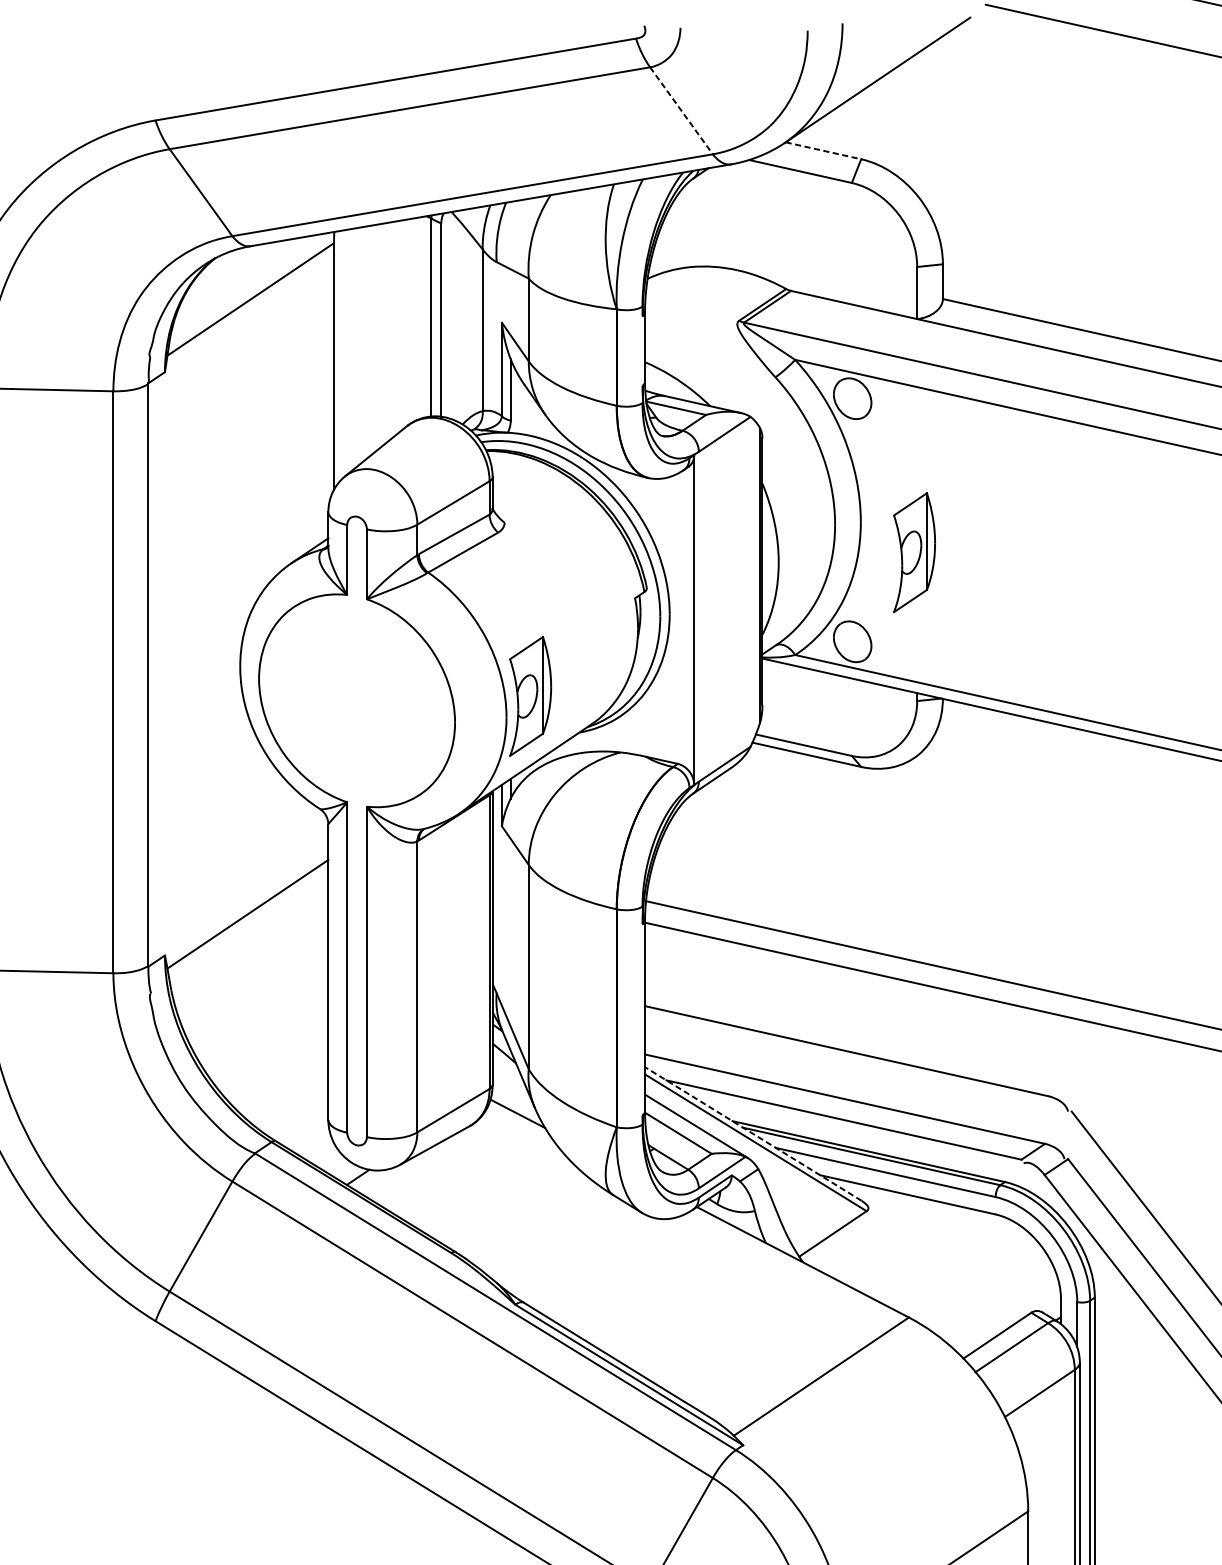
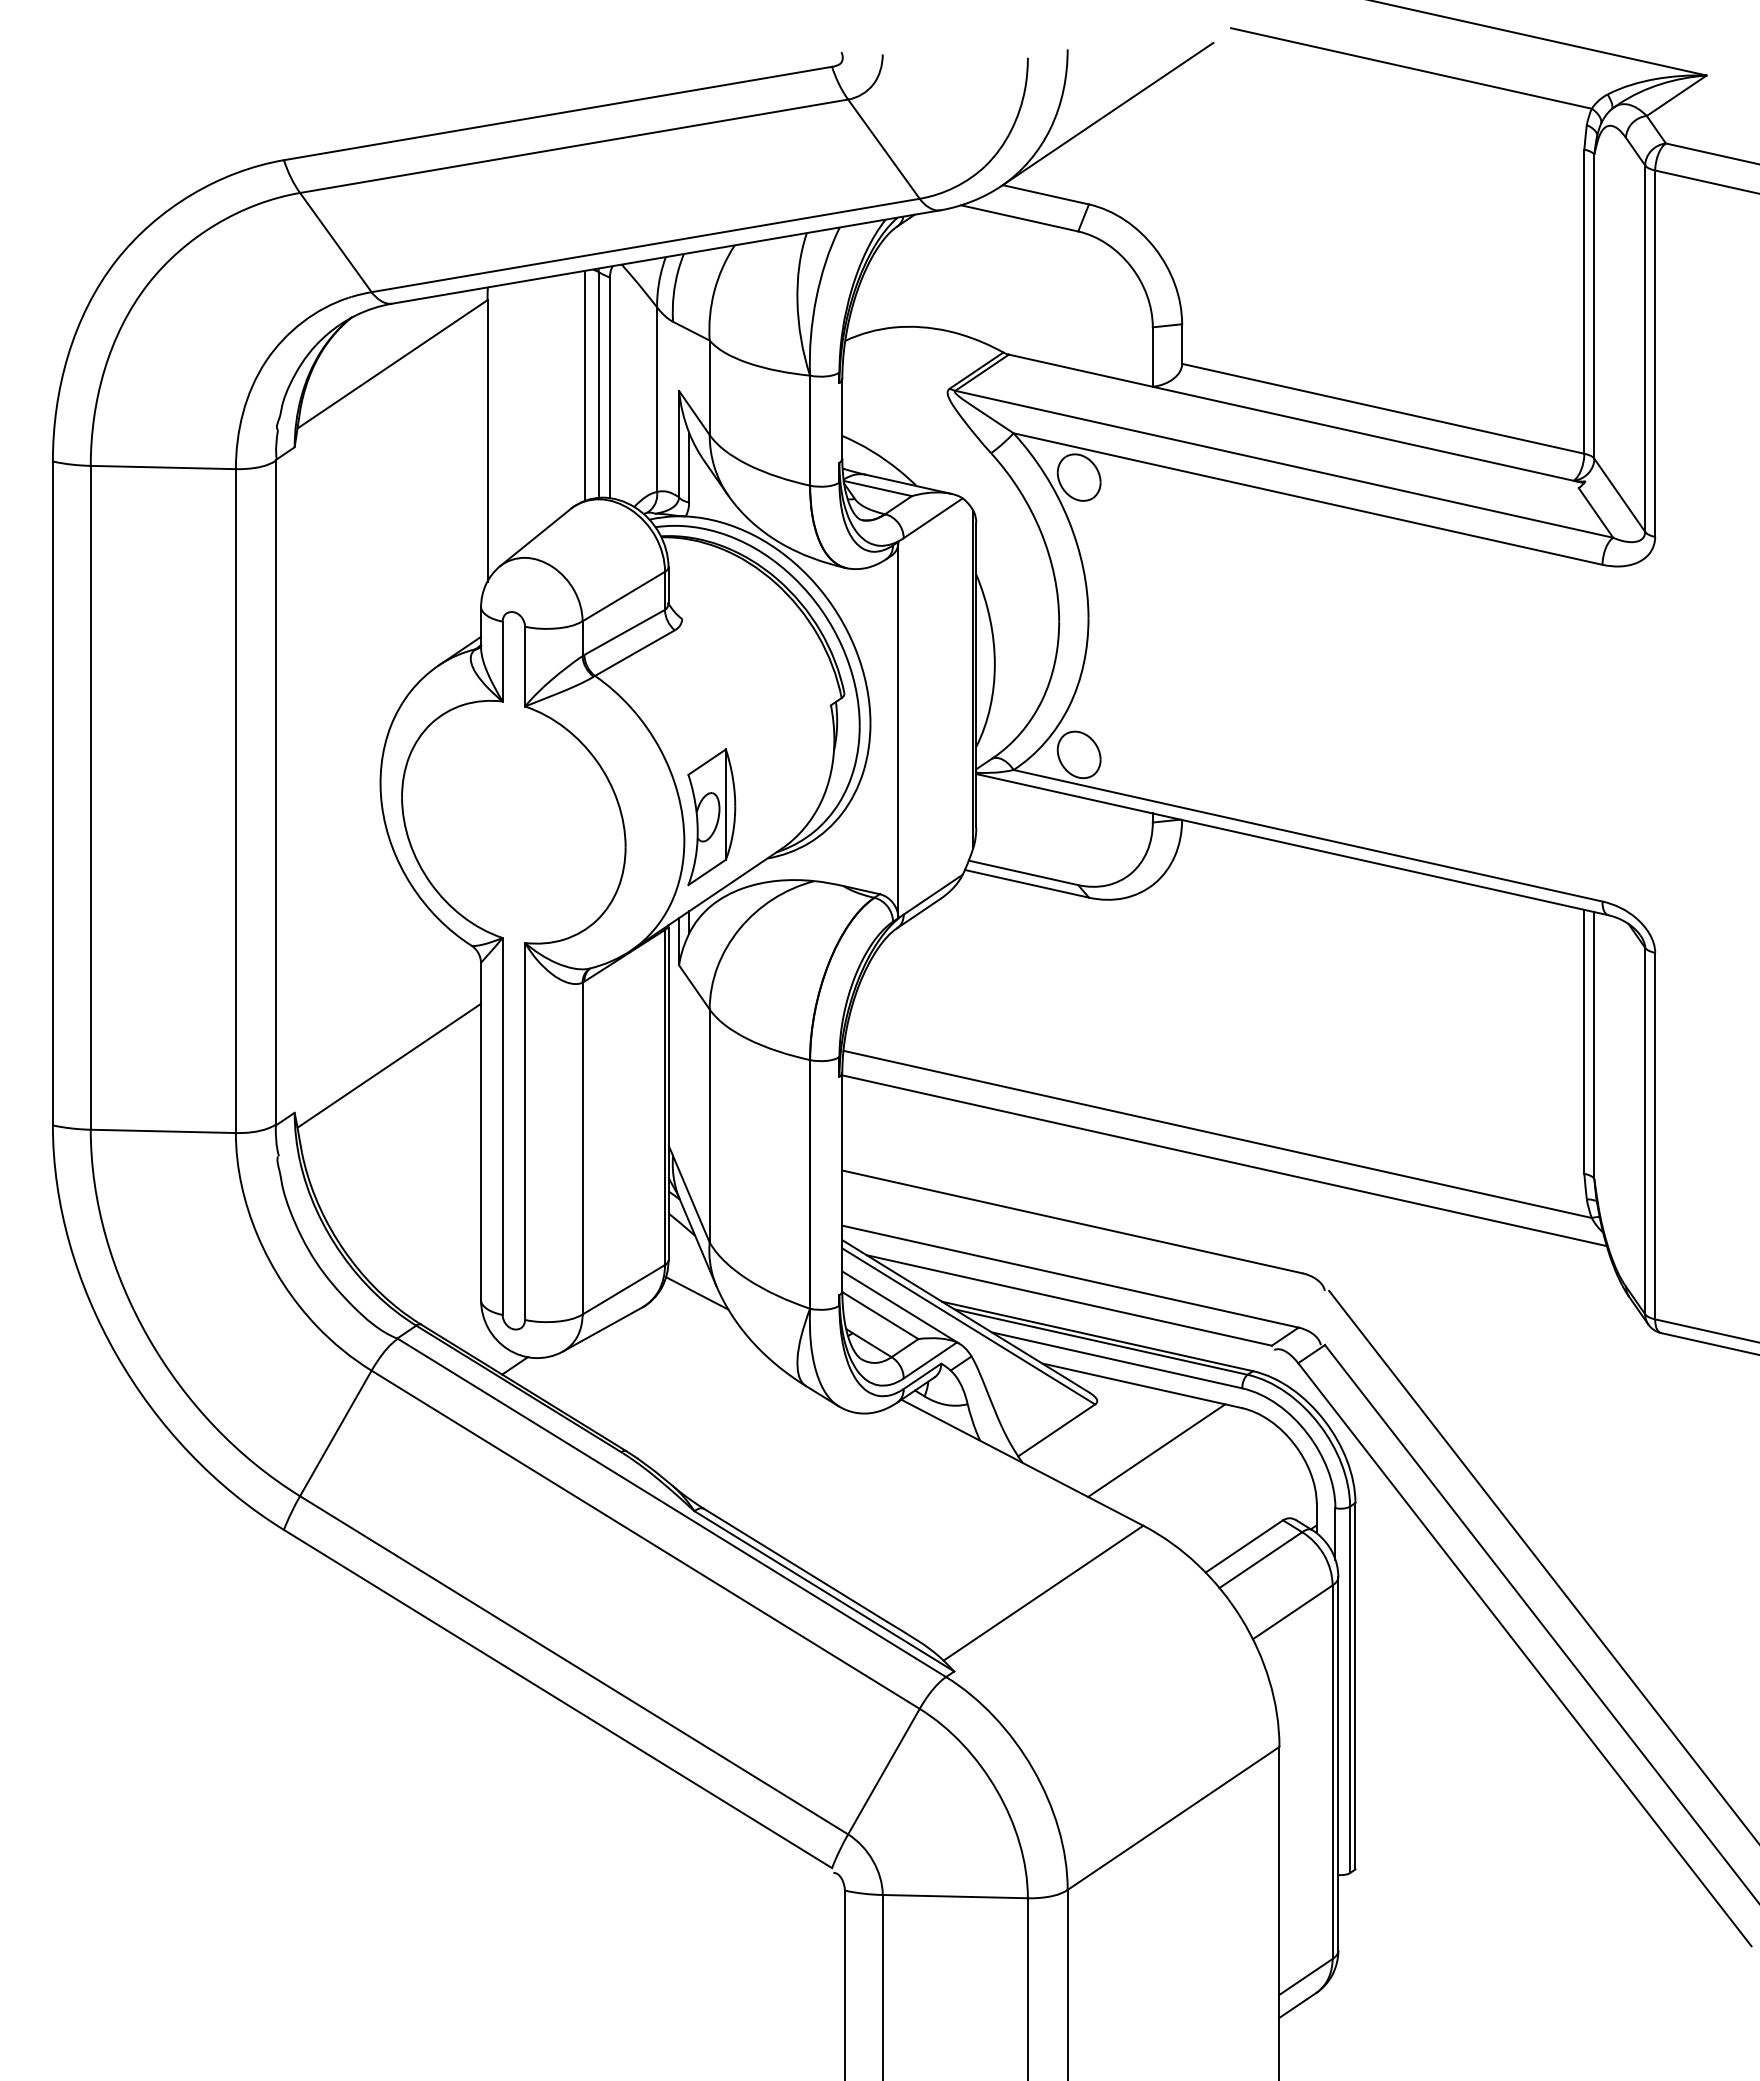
line: (681, 111) -> (884, 149), dashed -> solid
line: (824, 150) -> (1046, 194), dashed -> solid
line: (419, 317) -> (584, 385), added
part: (914, 552) -> (1149, 653), removed
line: (753, 1134) -> (965, 1316), dashed -> solid
line: (920, 1251) -> (1156, 1450), added

